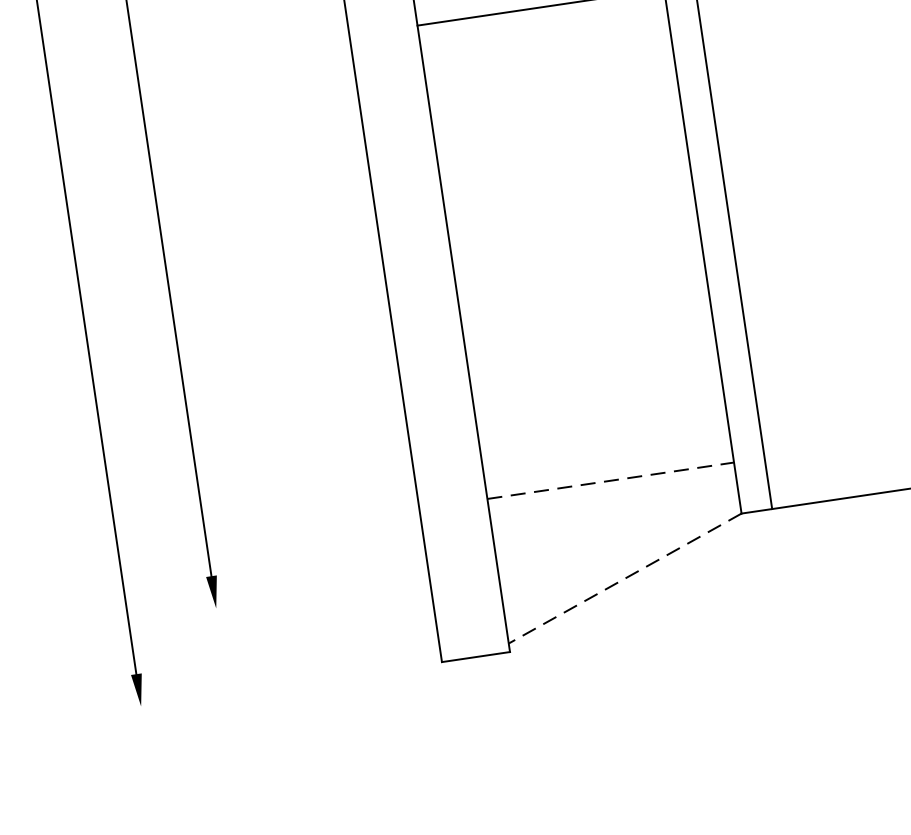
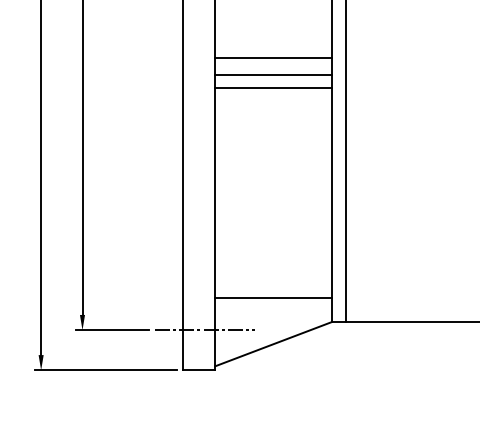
line: (545, 36) -> (273, 88), added
line: (611, 481) -> (273, 298), dashed -> solid
line: (474, 570) -> (204, 330), added
line: (623, 579) -> (272, 344), dashed -> solid
line: (279, 599) -> (112, 330), added
line: (277, 686) -> (105, 370), added

